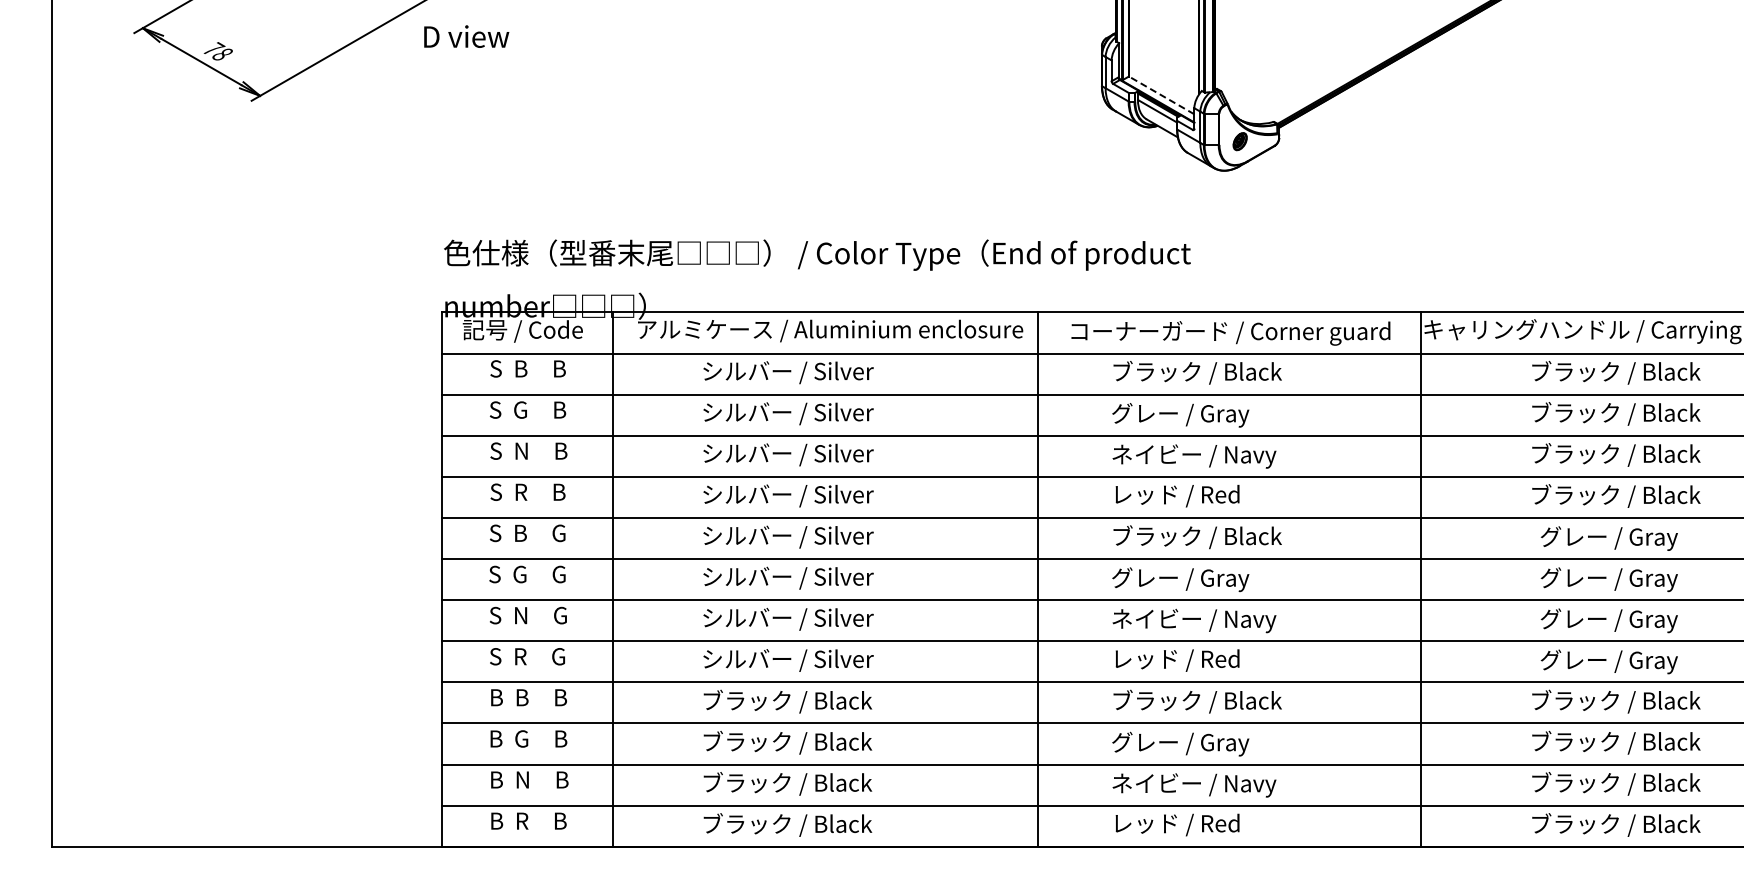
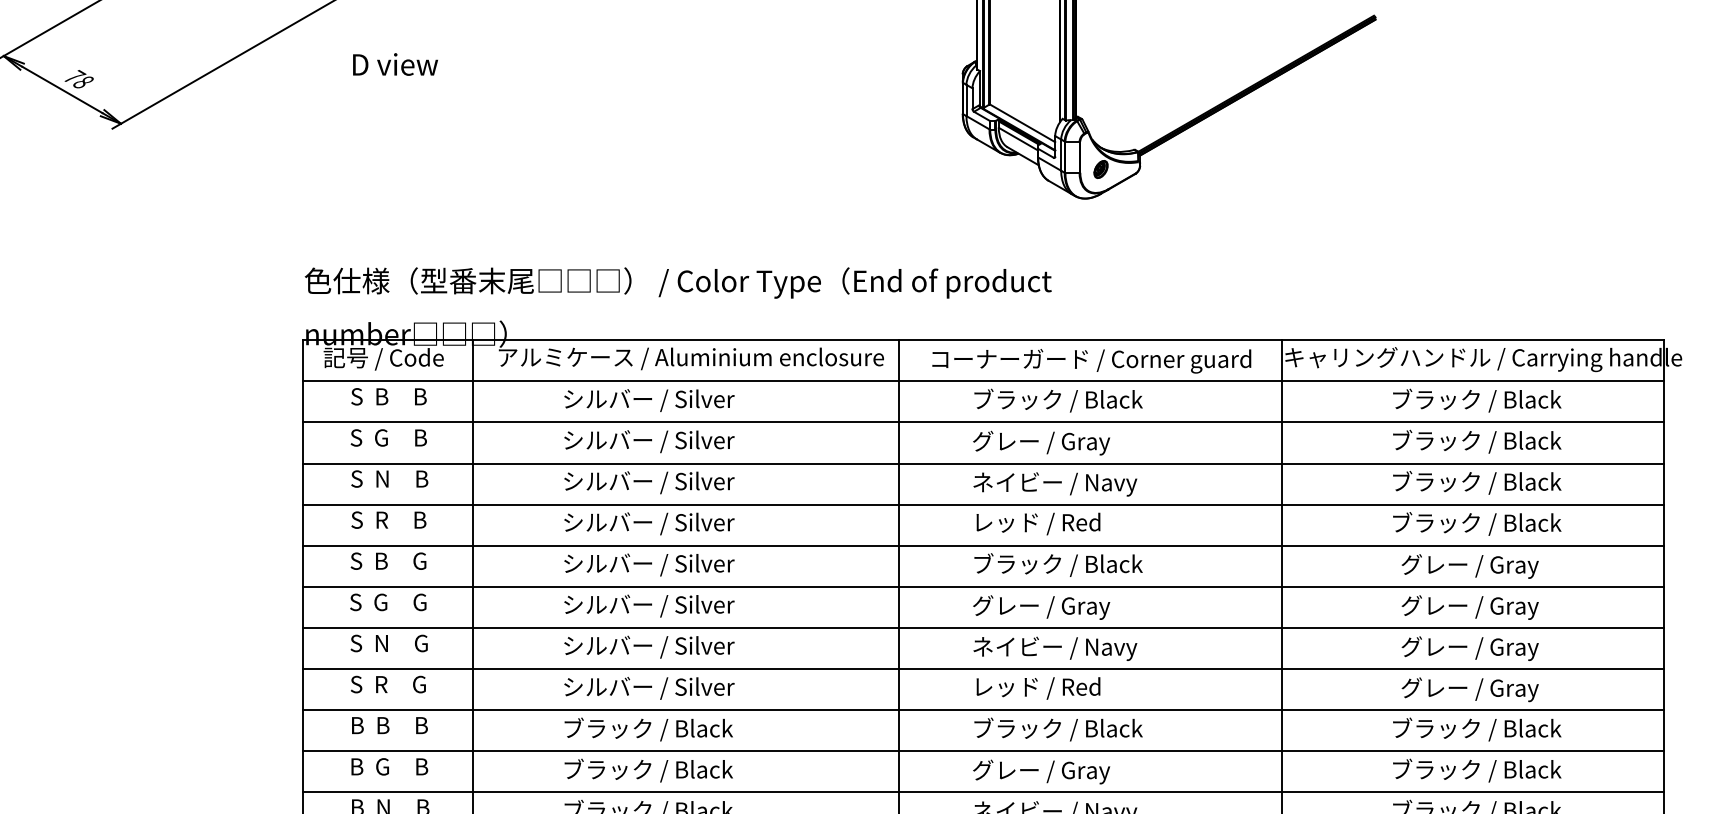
text: (466, 36) -> (395, 64), moved
line: (1161, 95) -> (1022, 123), dashed -> solid

